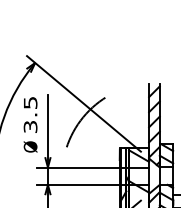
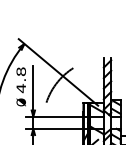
text: (29, 115) -> (20, 80), 3.5 -> 4.8

